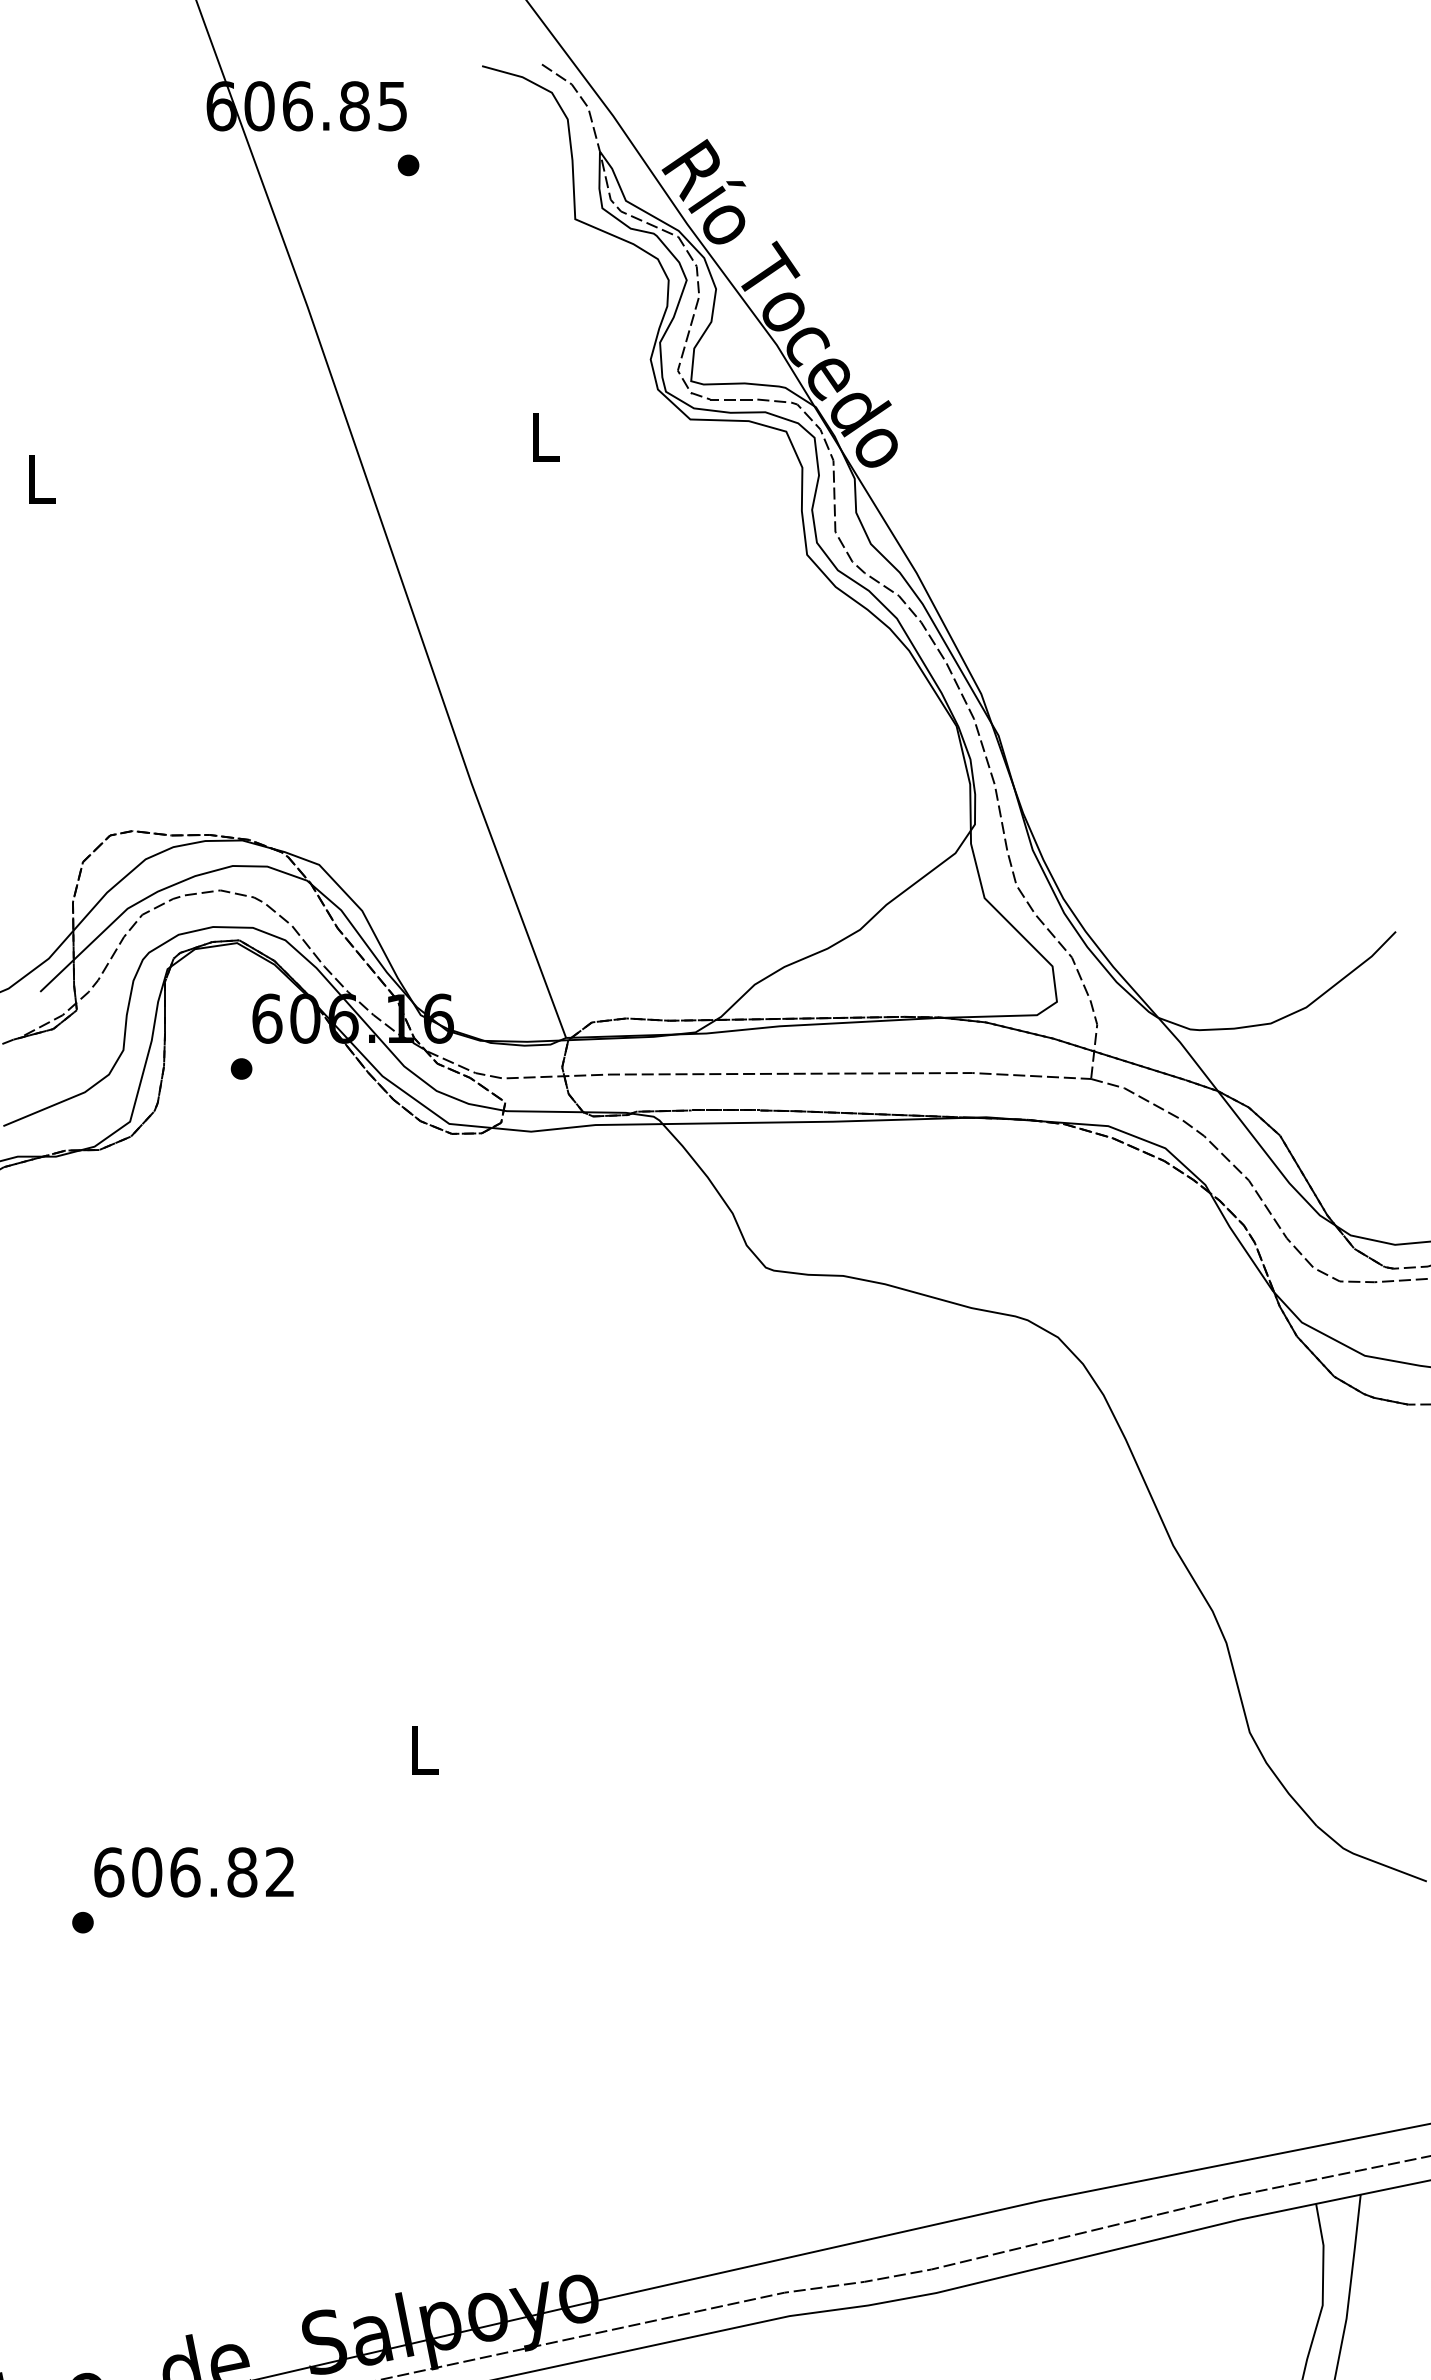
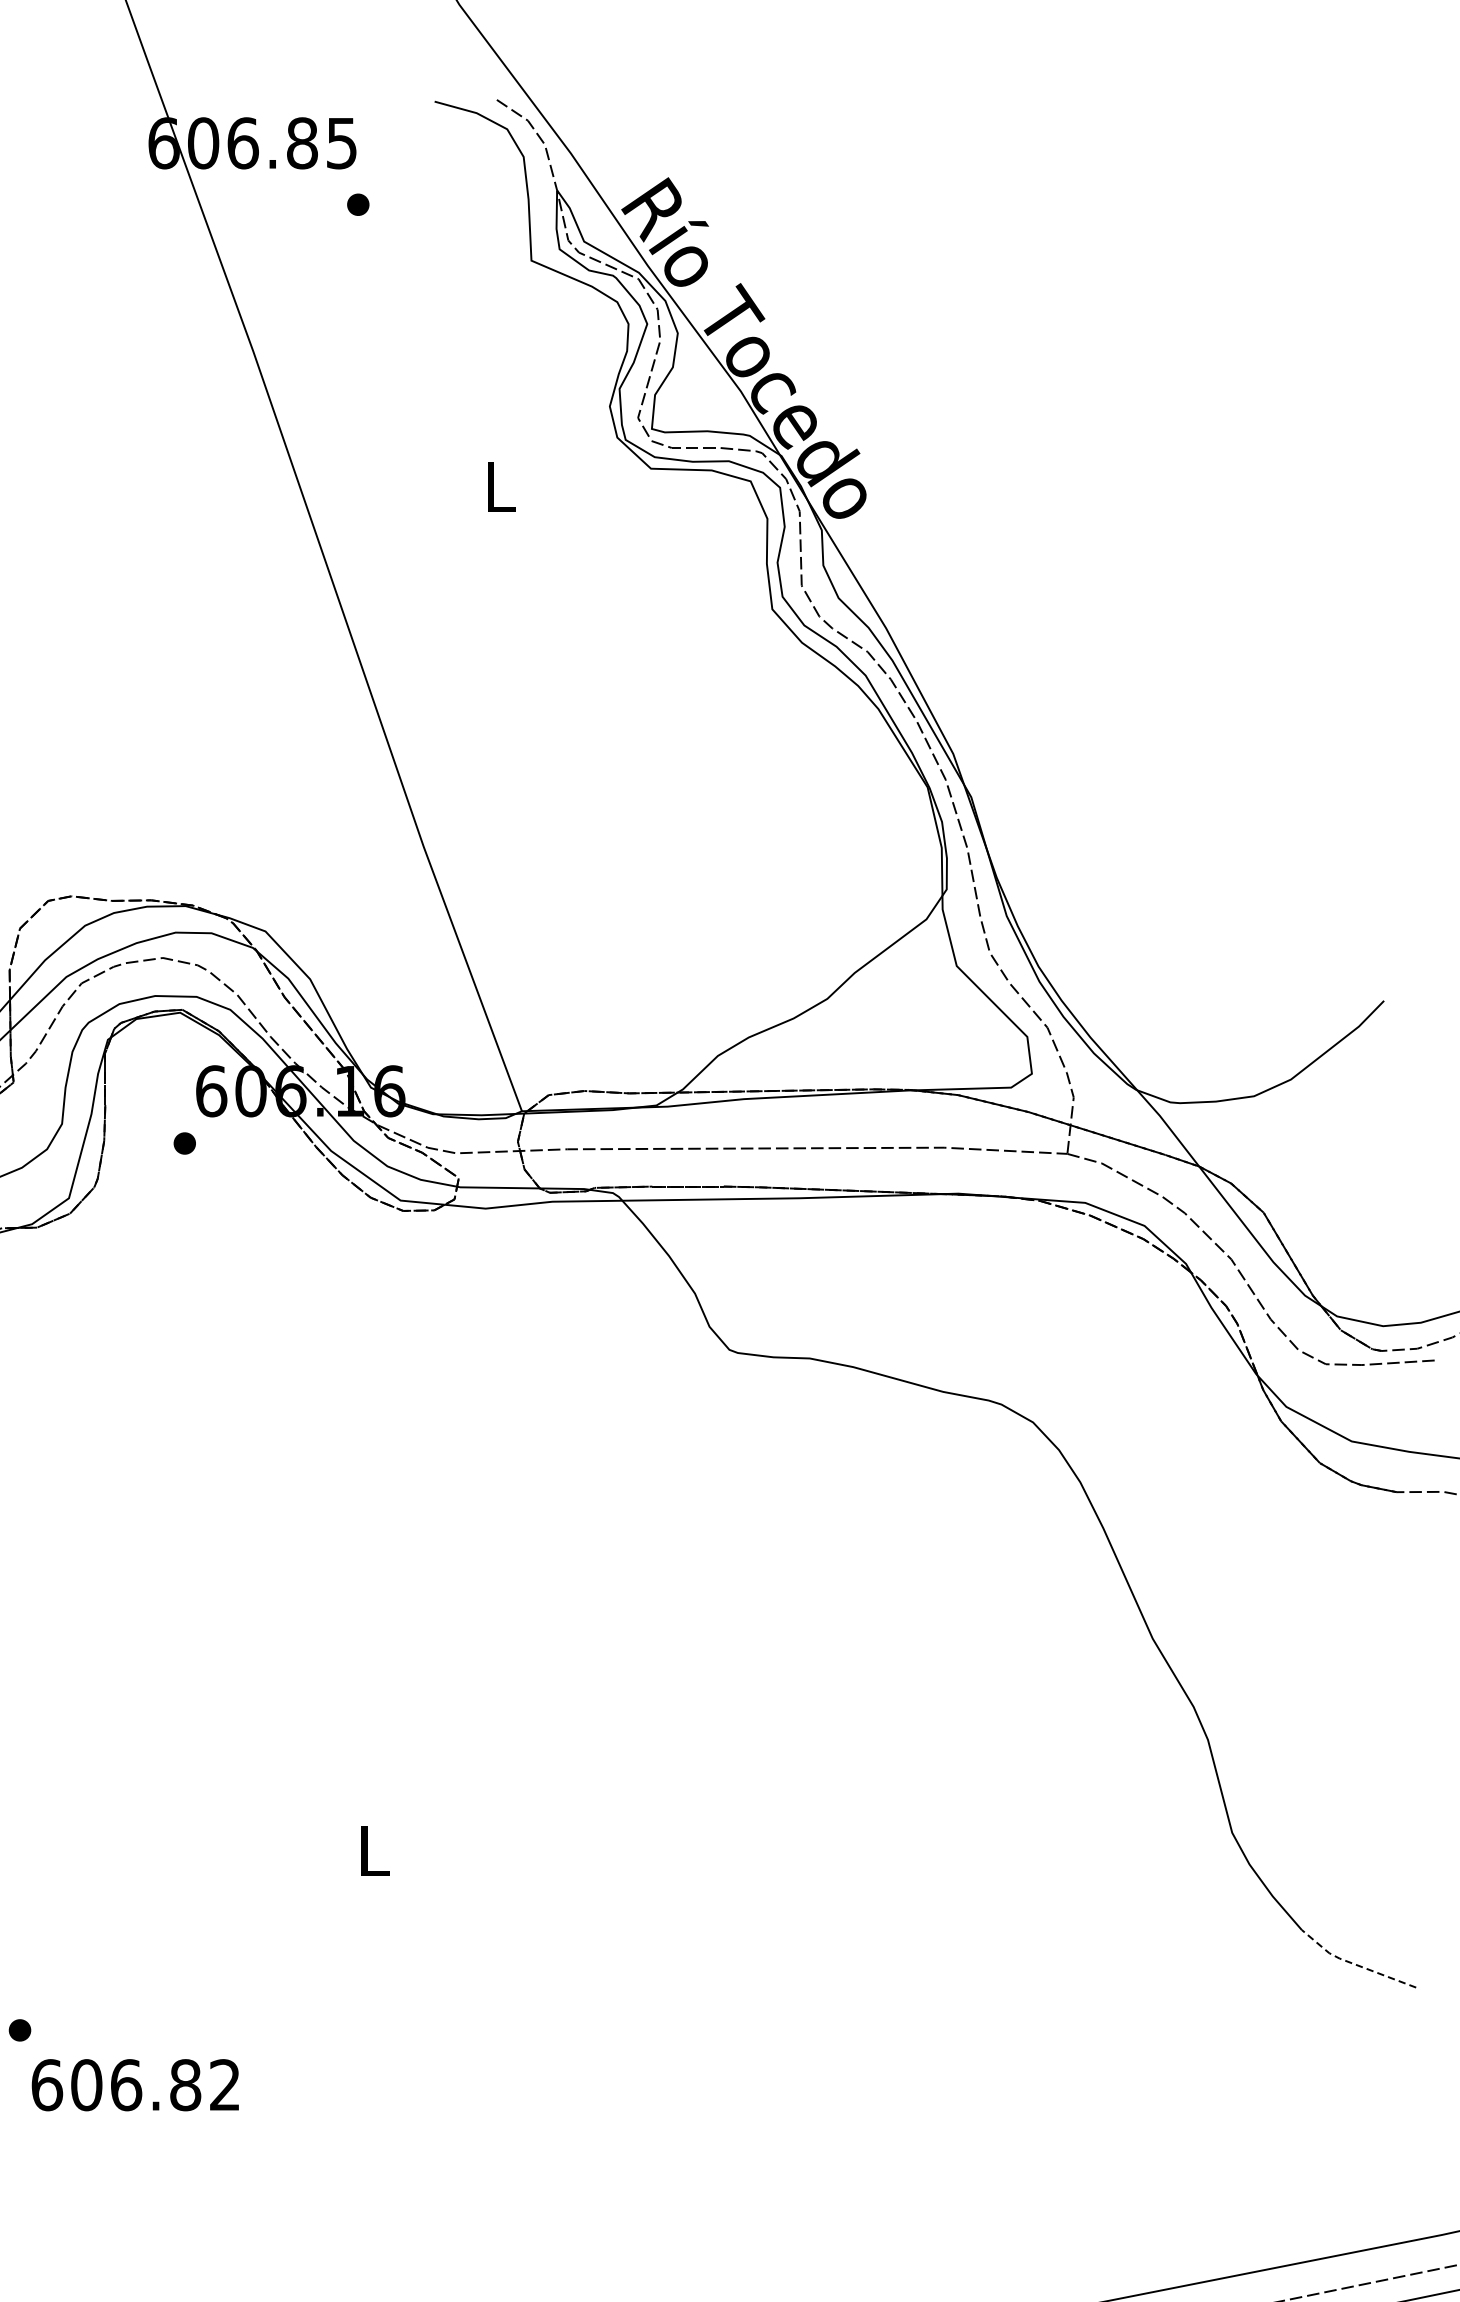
line: (1367, 1858) -> (1354, 1963), solid -> dashed
text: (193, 1872) -> (134, 2085), moved

